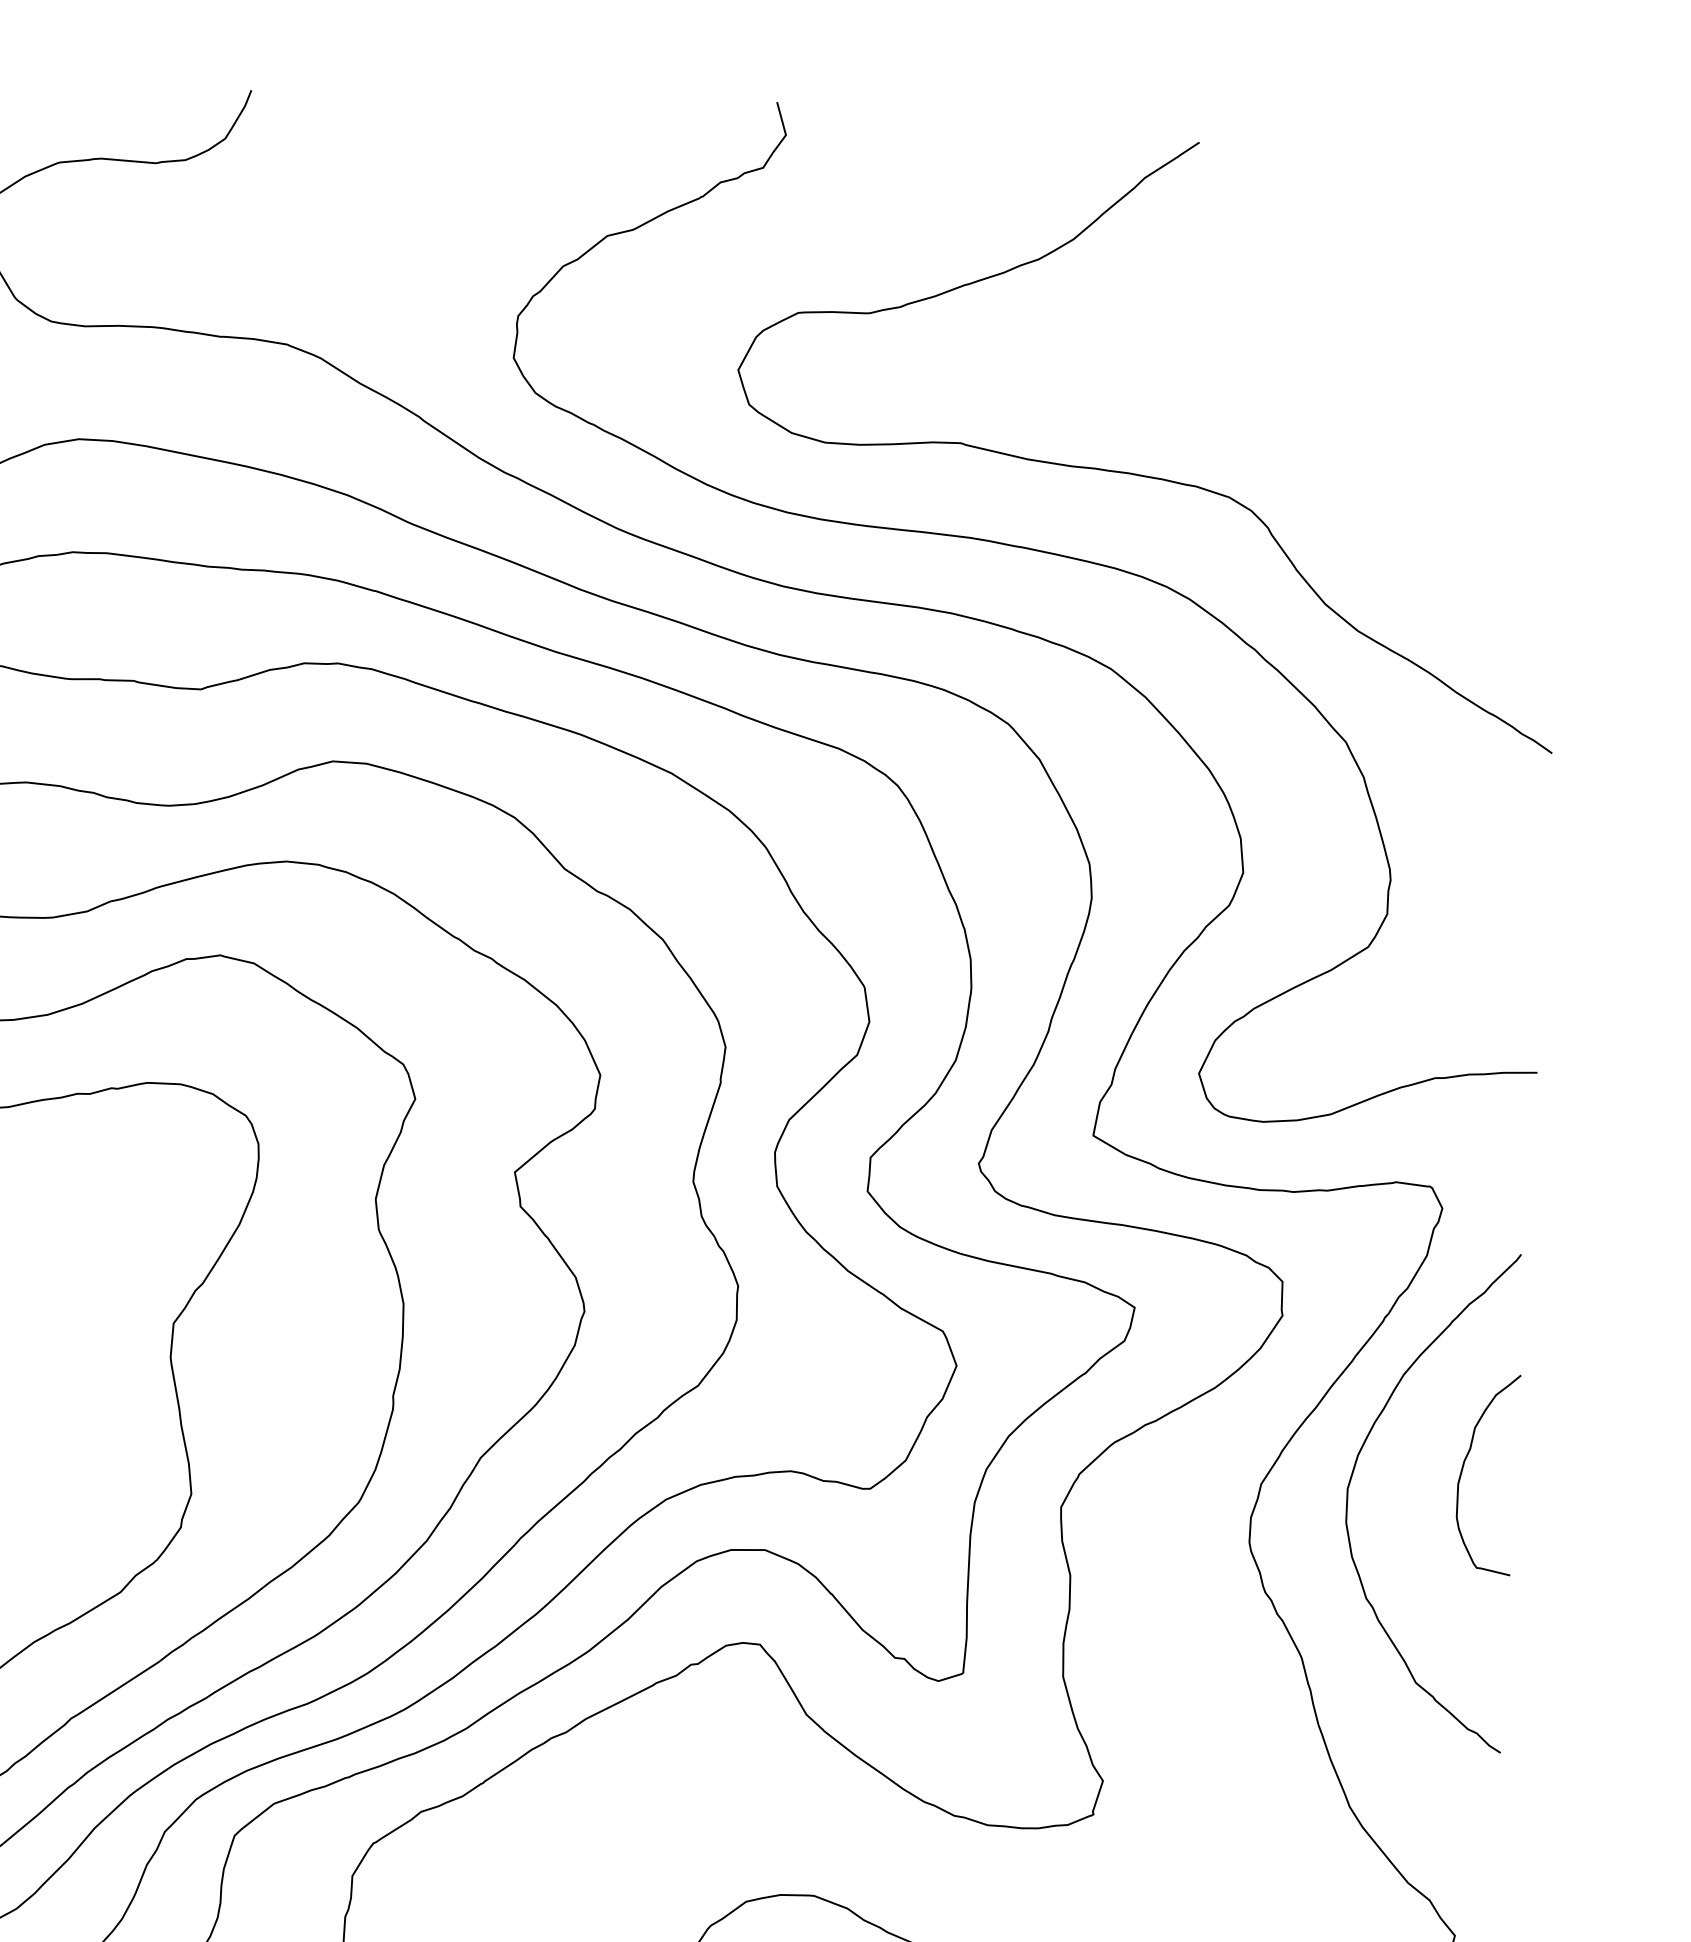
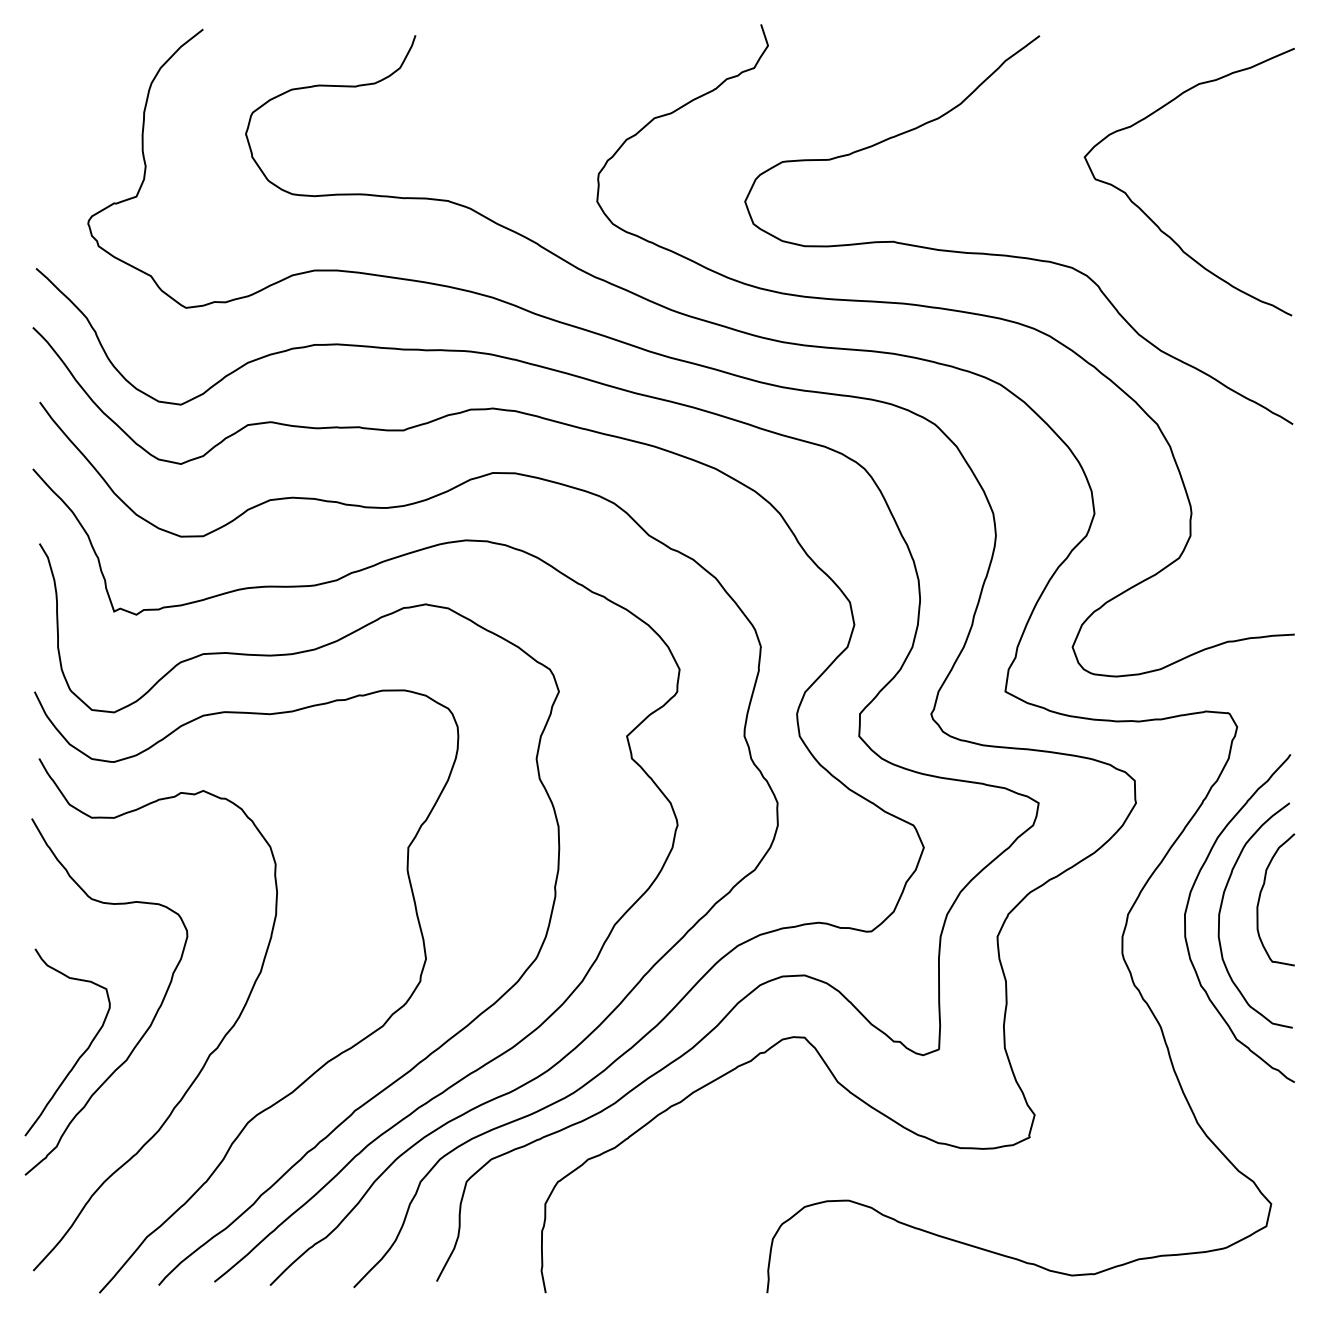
curve: (1354, 429) -> (1151, 218), added
curve: (1405, 1478) -> (1222, 905), added

